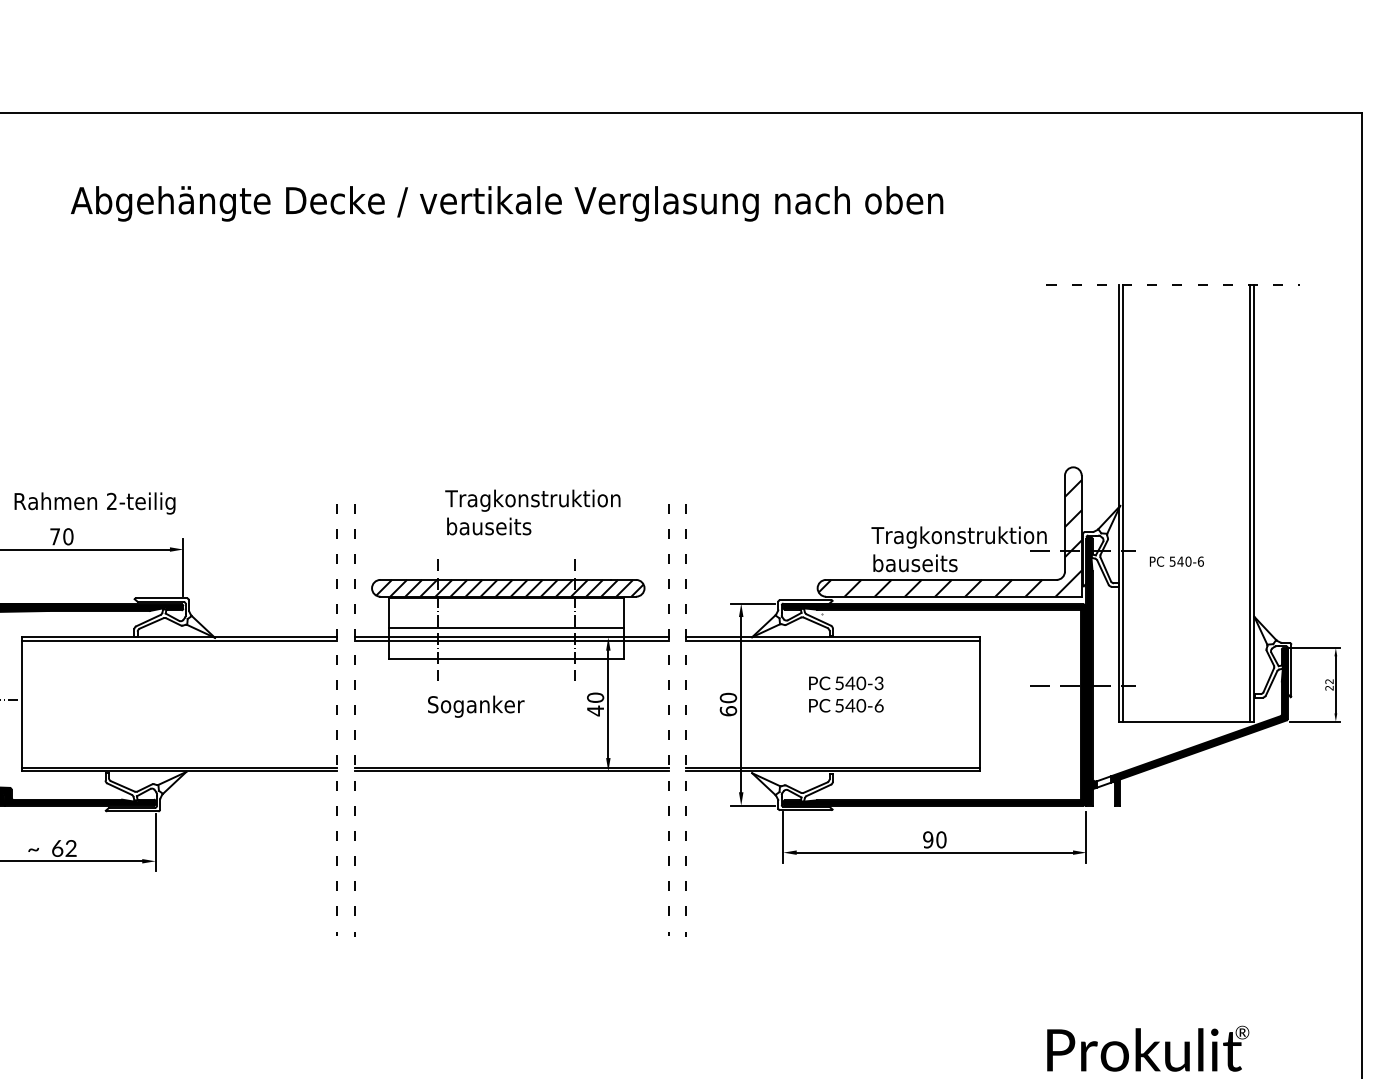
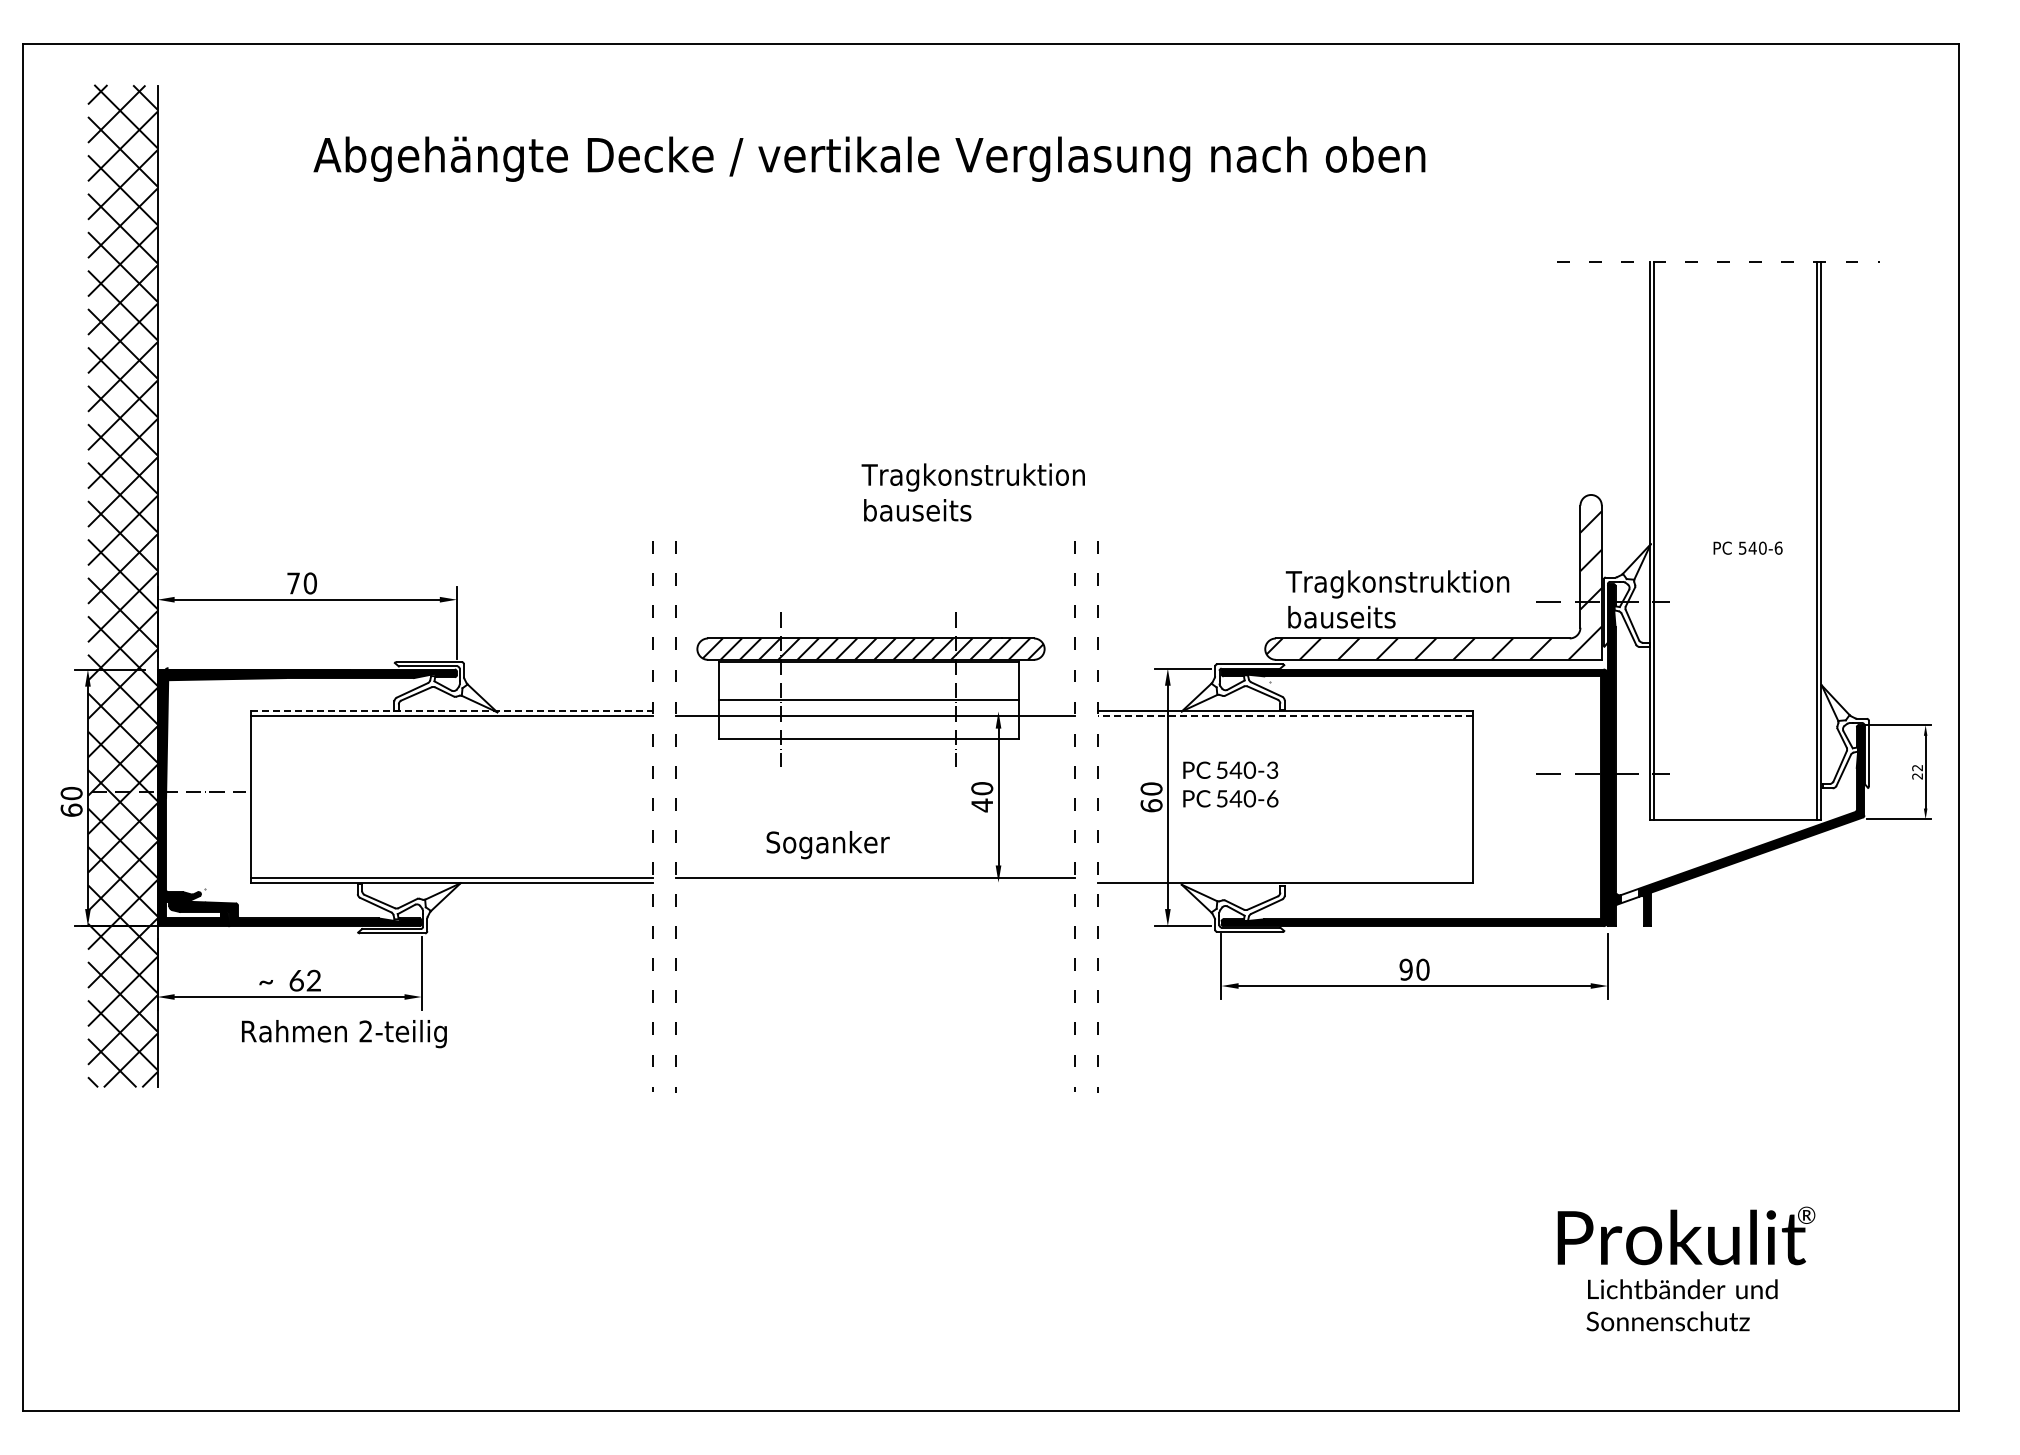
text: (95, 503) -> (344, 1034), moved
text: (532, 512) -> (972, 492), moved
text: (959, 549) -> (1397, 599), moved
text: (1176, 561) -> (1747, 547), moved
line: (179, 637) -> (452, 711), solid -> dashed
line: (511, 637) -> (875, 711), removed
line: (832, 640) -> (1284, 715), solid -> dashed
text: (846, 694) -> (1230, 784), moved
text: (475, 707) -> (827, 845), moved
line: (832, 768) -> (1284, 878), removed
line: (511, 771) -> (875, 882), removed

